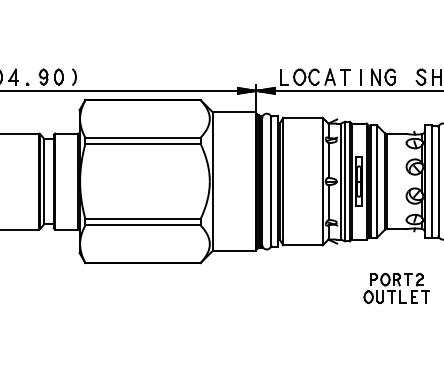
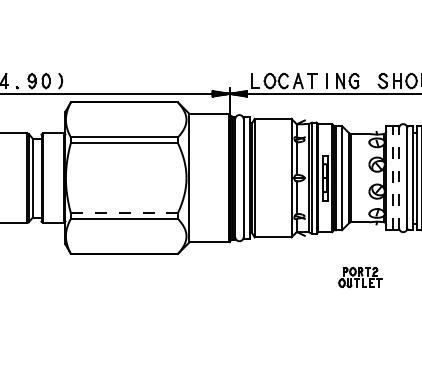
line: (432, 180) -> (393, 177), solid -> dashed
line: (438, 180) -> (399, 177), solid -> dashed
line: (143, 219) -> (124, 213), solid -> dashed
part: (397, 288) -> (360, 277), size x0.7

